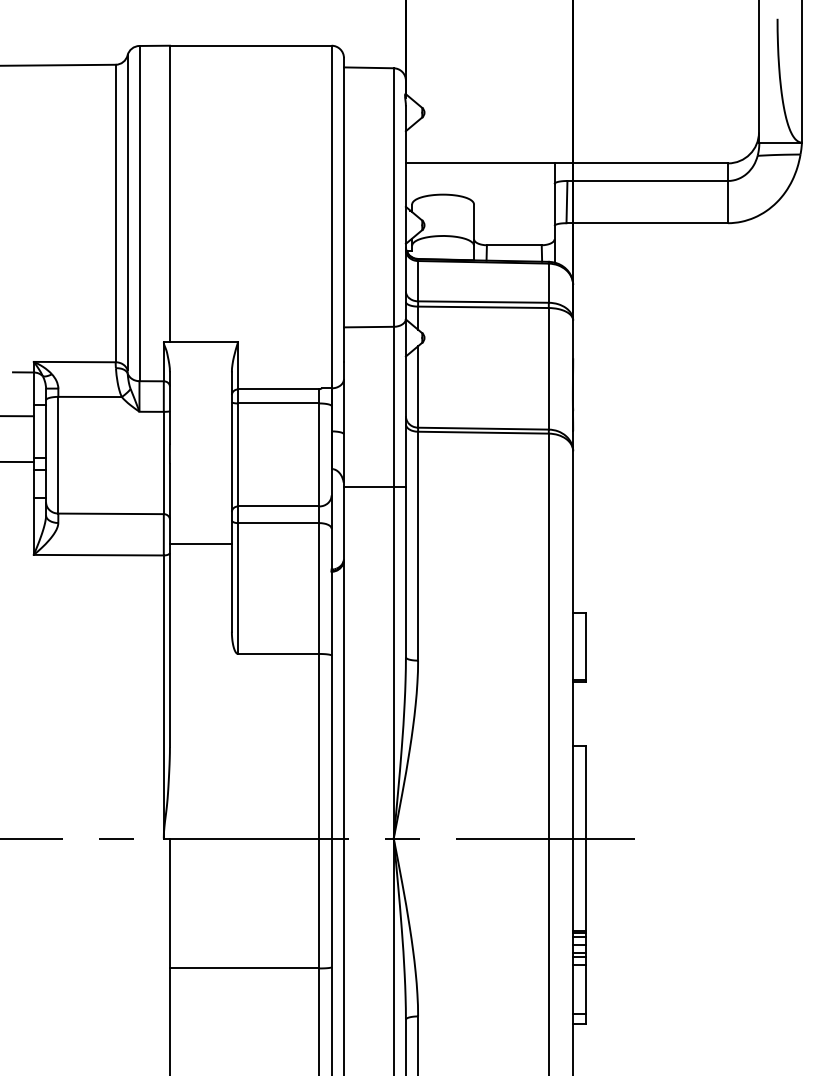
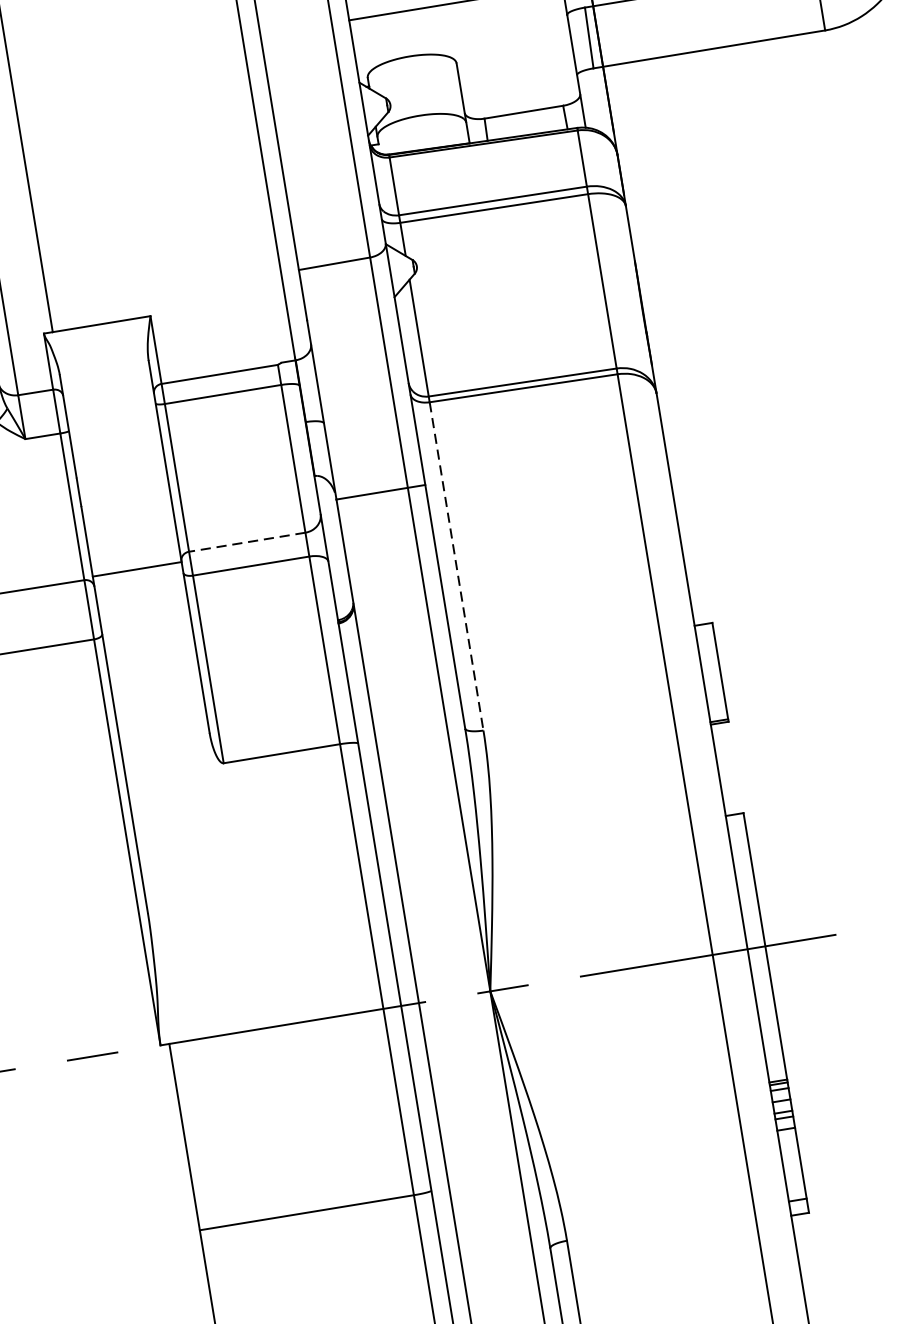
line: (278, 506) -> (247, 542), solid -> dashed
line: (200, 543) -> (136, 569), moved
line: (418, 546) -> (457, 566), solid -> dashed

